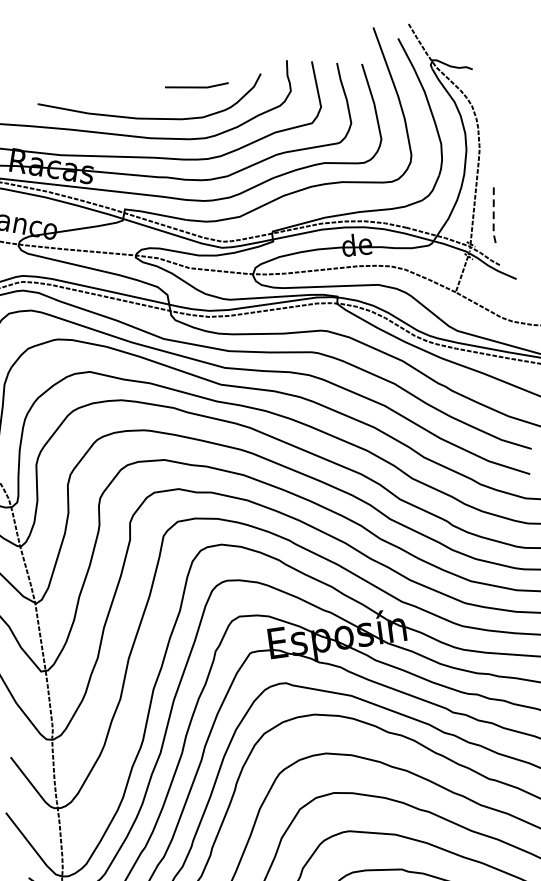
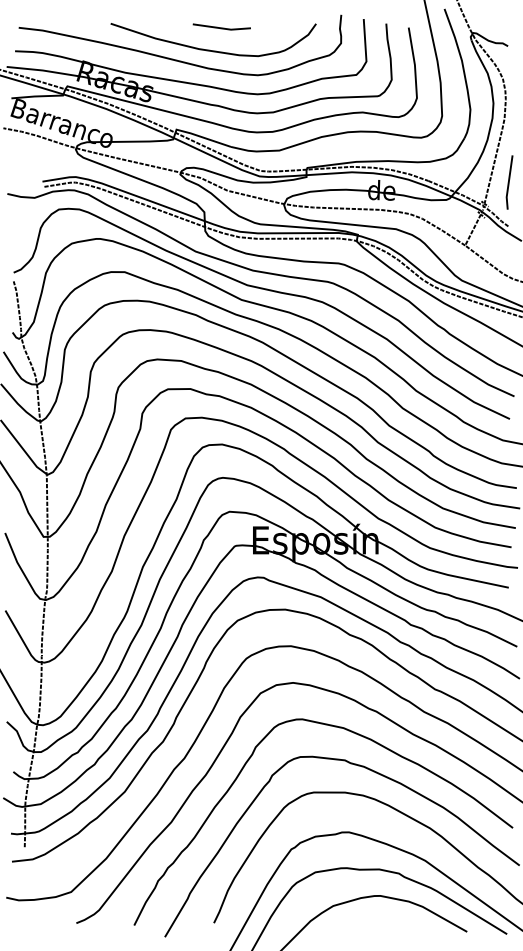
line: (196, 86) -> (221, 27), moved
line: (493, 218) -> (508, 183), dashed -> solid

